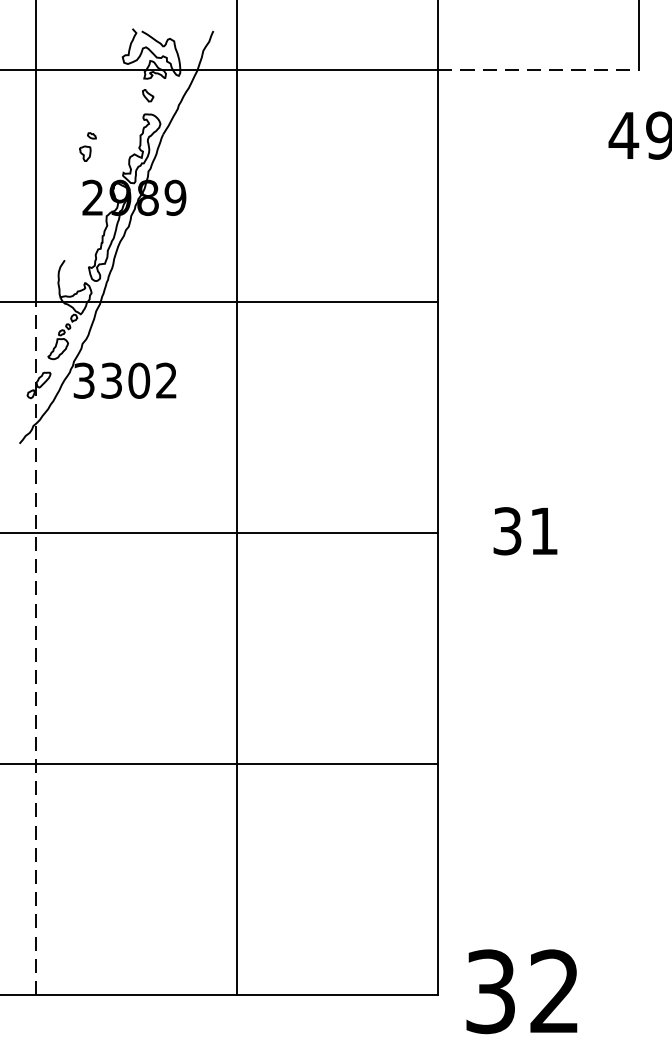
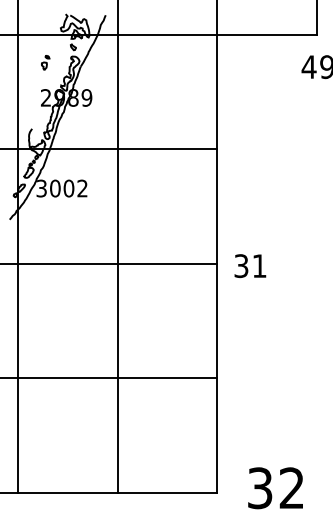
line: (537, 69) -> (266, 34), dashed -> solid
part: (87, 146) -> (45, 62), moved
text: (111, 380) -> (55, 188), 3302 -> 3002
text: (525, 532) -> (250, 266), moved
line: (37, 649) -> (18, 321), dashed -> solid
text: (521, 992) -> (275, 488), moved

